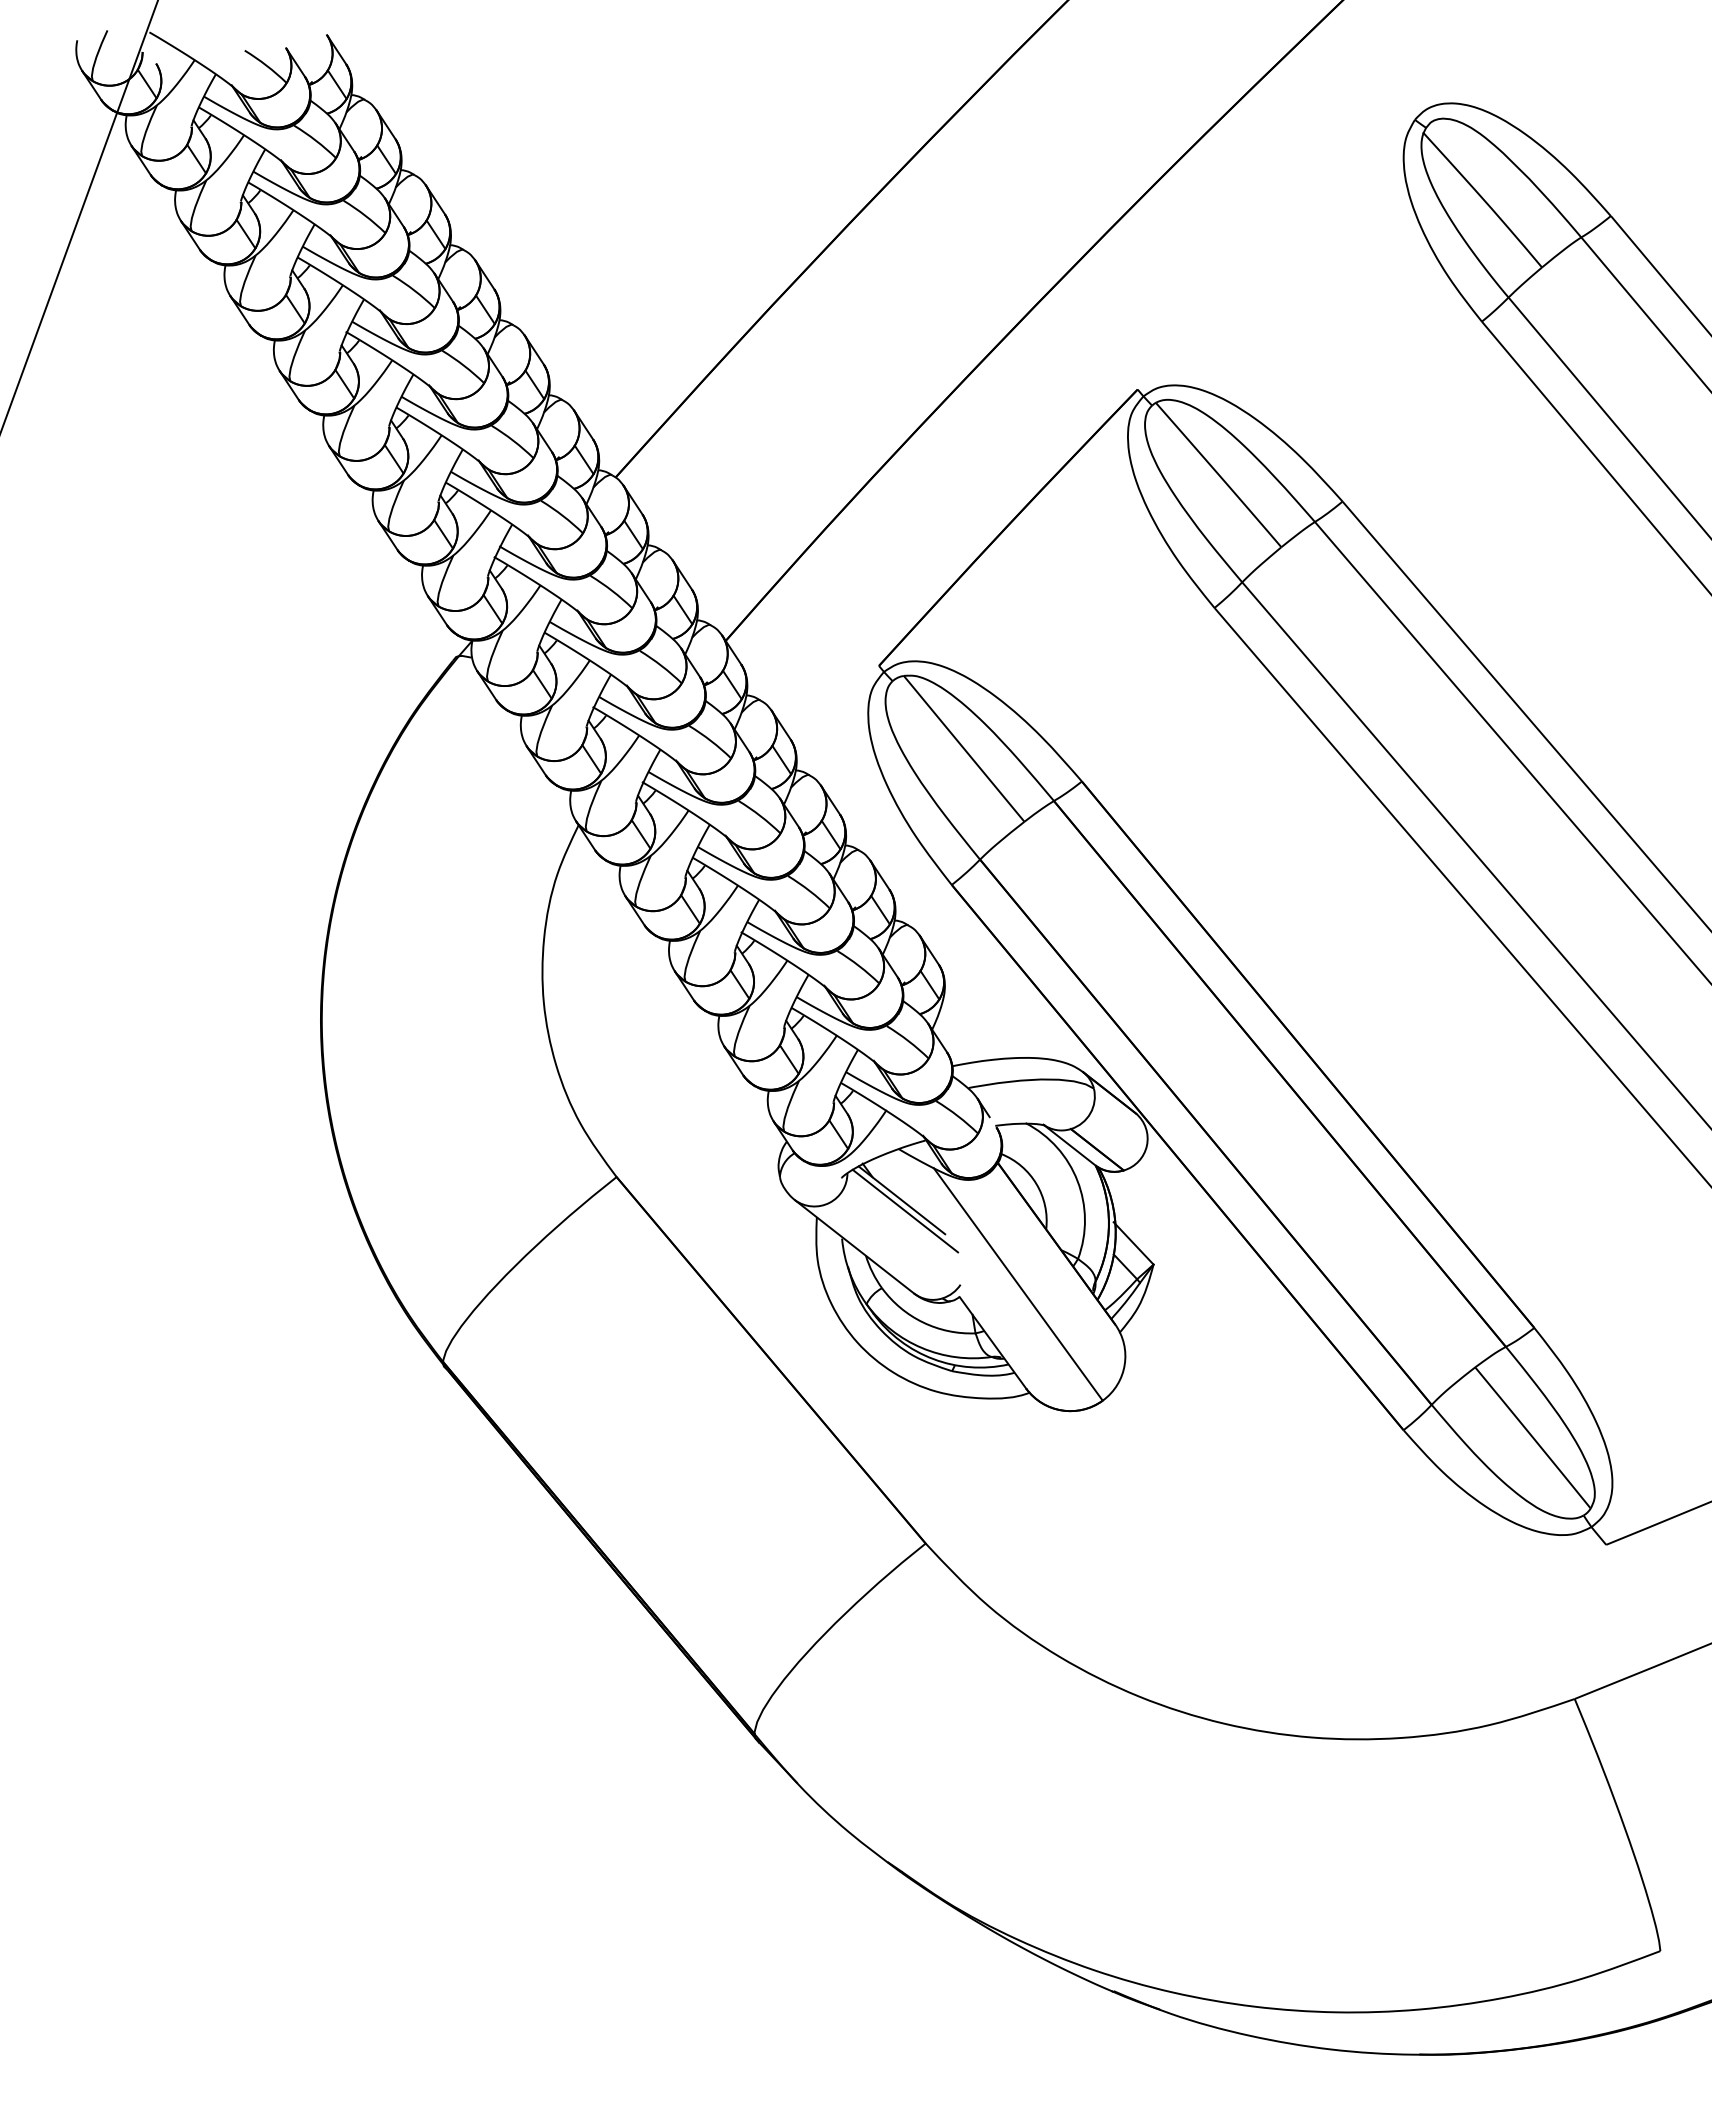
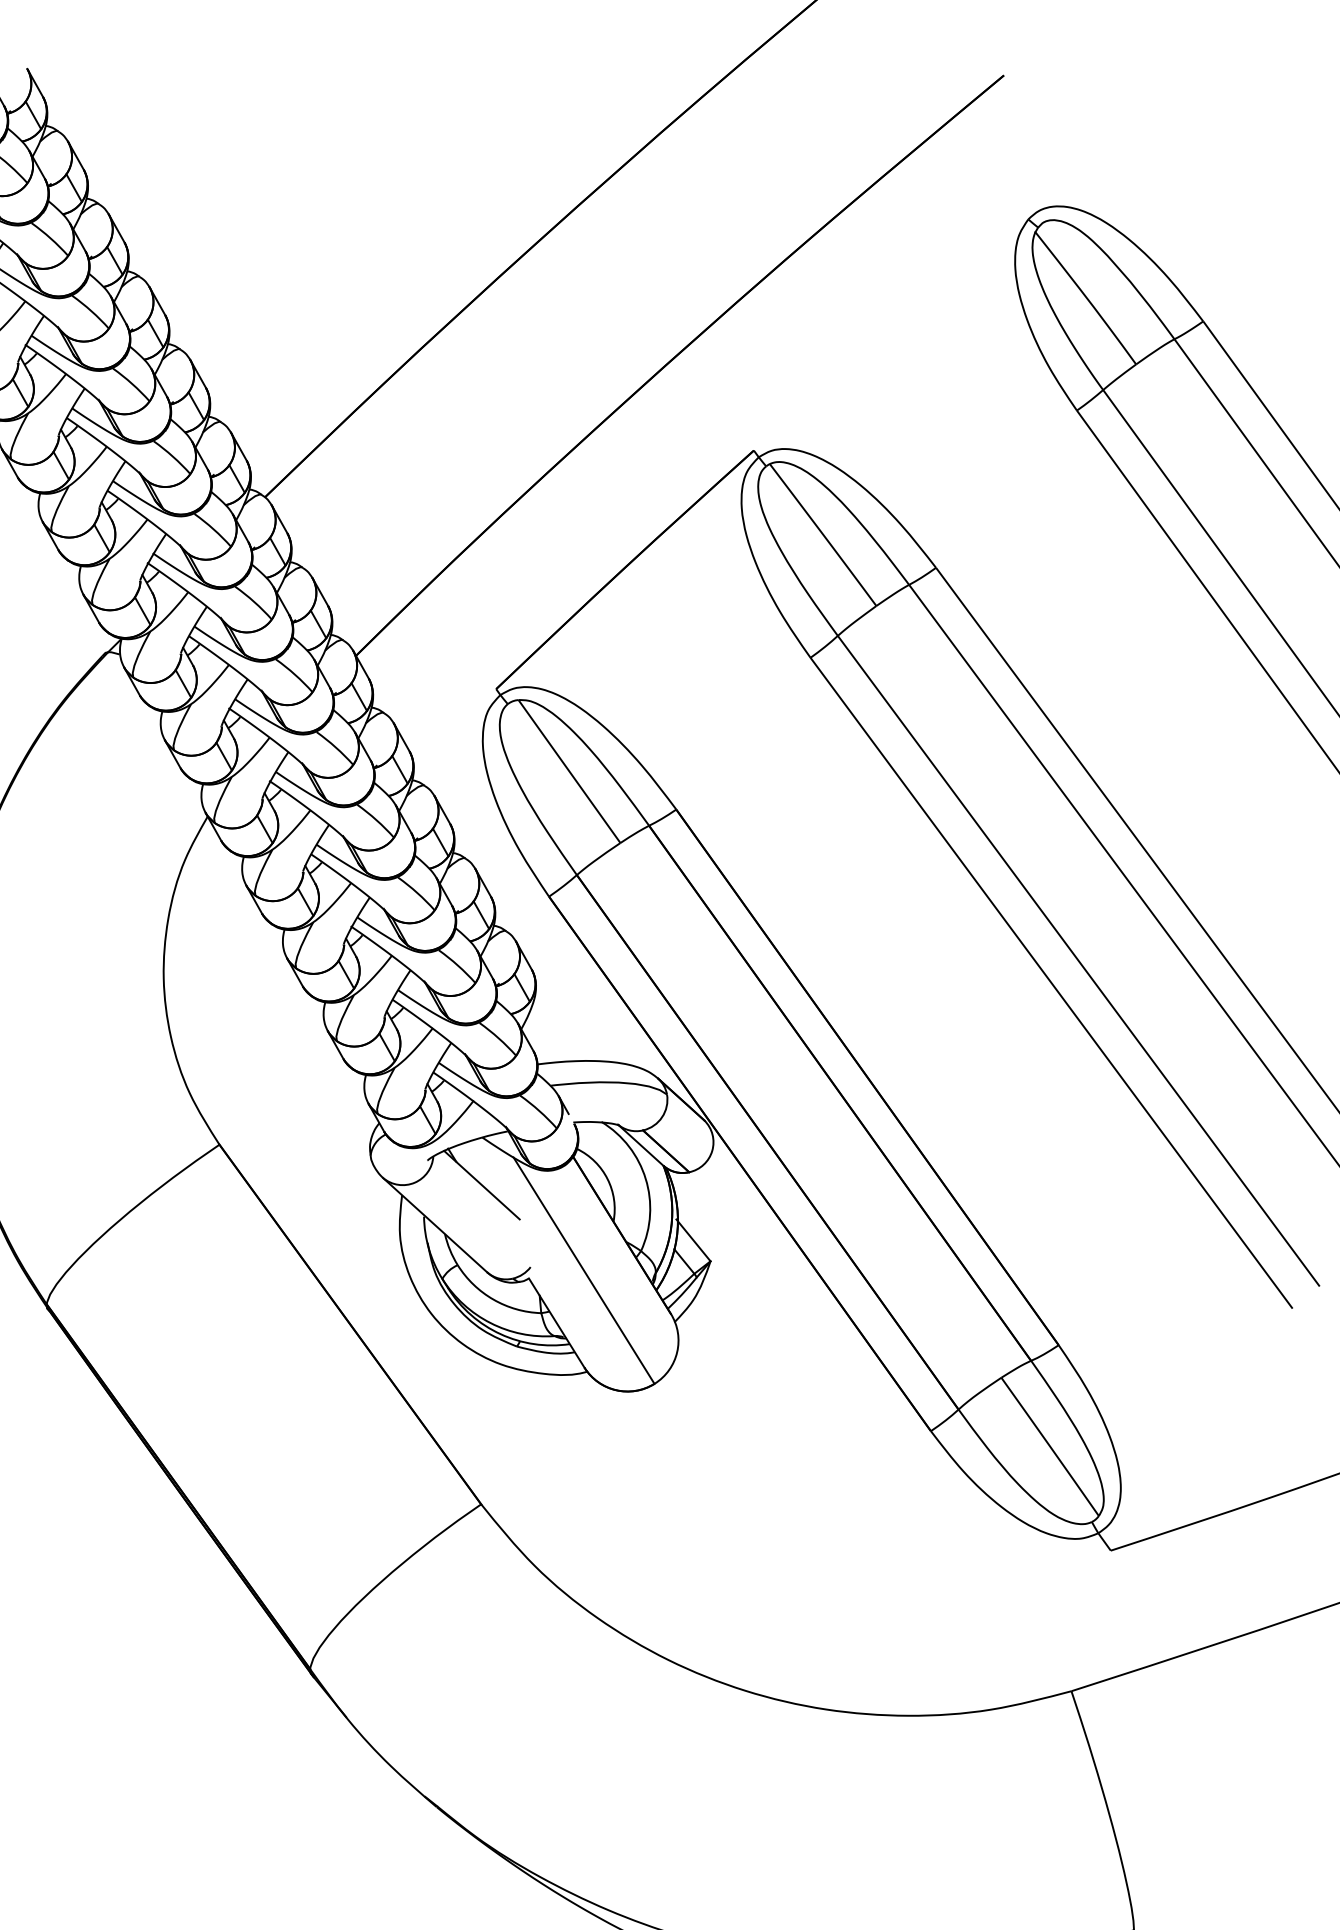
line: (905, 1210) -> (484, 1194), removed

